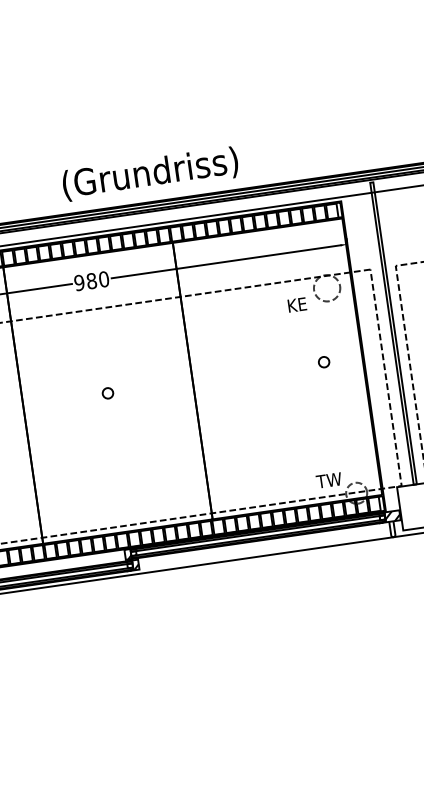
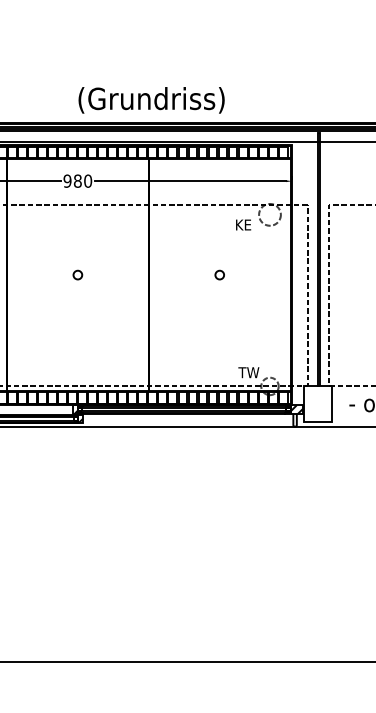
text: (150, 174) -> (151, 100), moved
circle: (323, 361) -> (219, 274), moved

